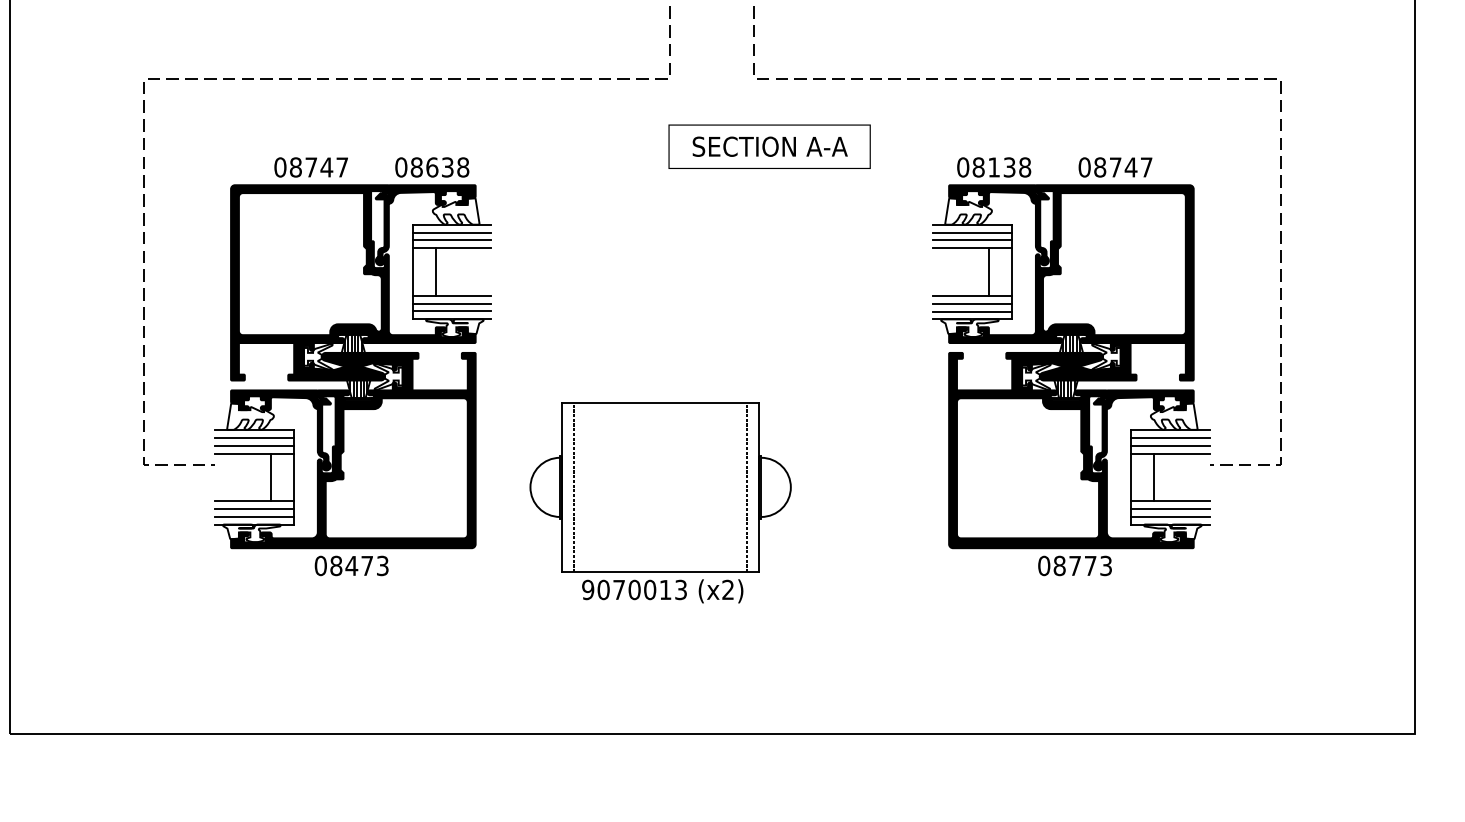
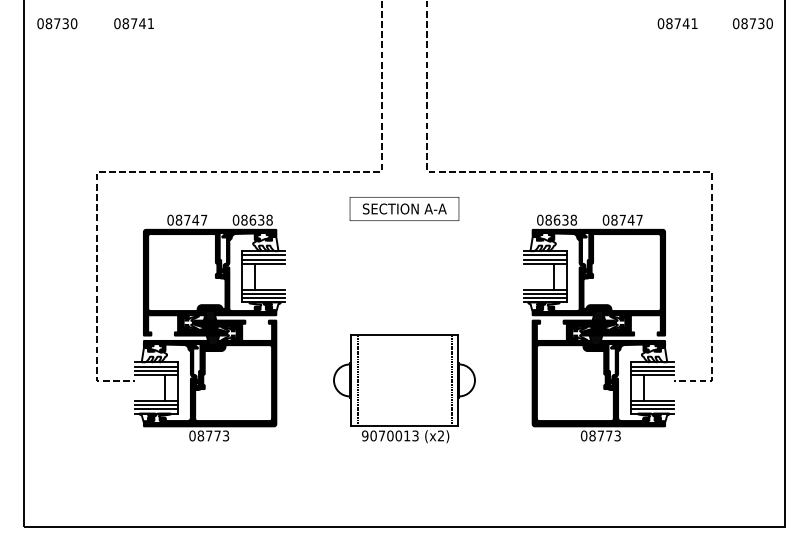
text: (769, 145) -> (404, 208), moved
text: (993, 166) -> (556, 219), 08138 -> 08638
part: (660, 502) -> (404, 388), moved
text: (350, 565) -> (208, 435), 08473 -> 08773

